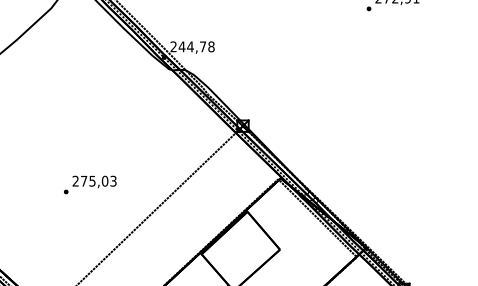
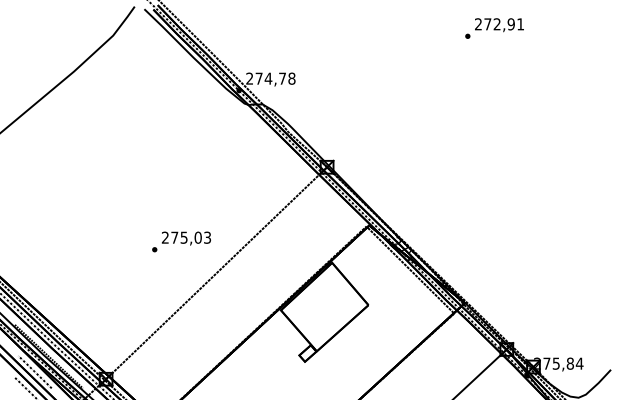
text: (181, 46) -> (258, 78), 244,78 -> 274,78
text: (90, 184) -> (181, 241), moved

